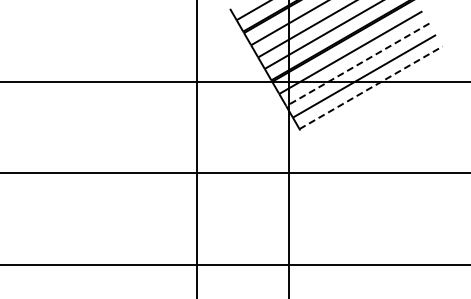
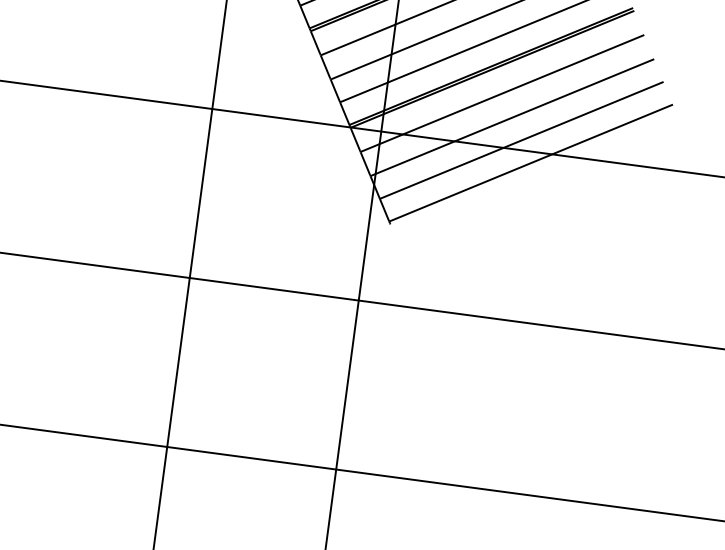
line: (357, 64) -> (511, 116), dashed -> solid
line: (371, 87) -> (531, 162), dashed -> solid

